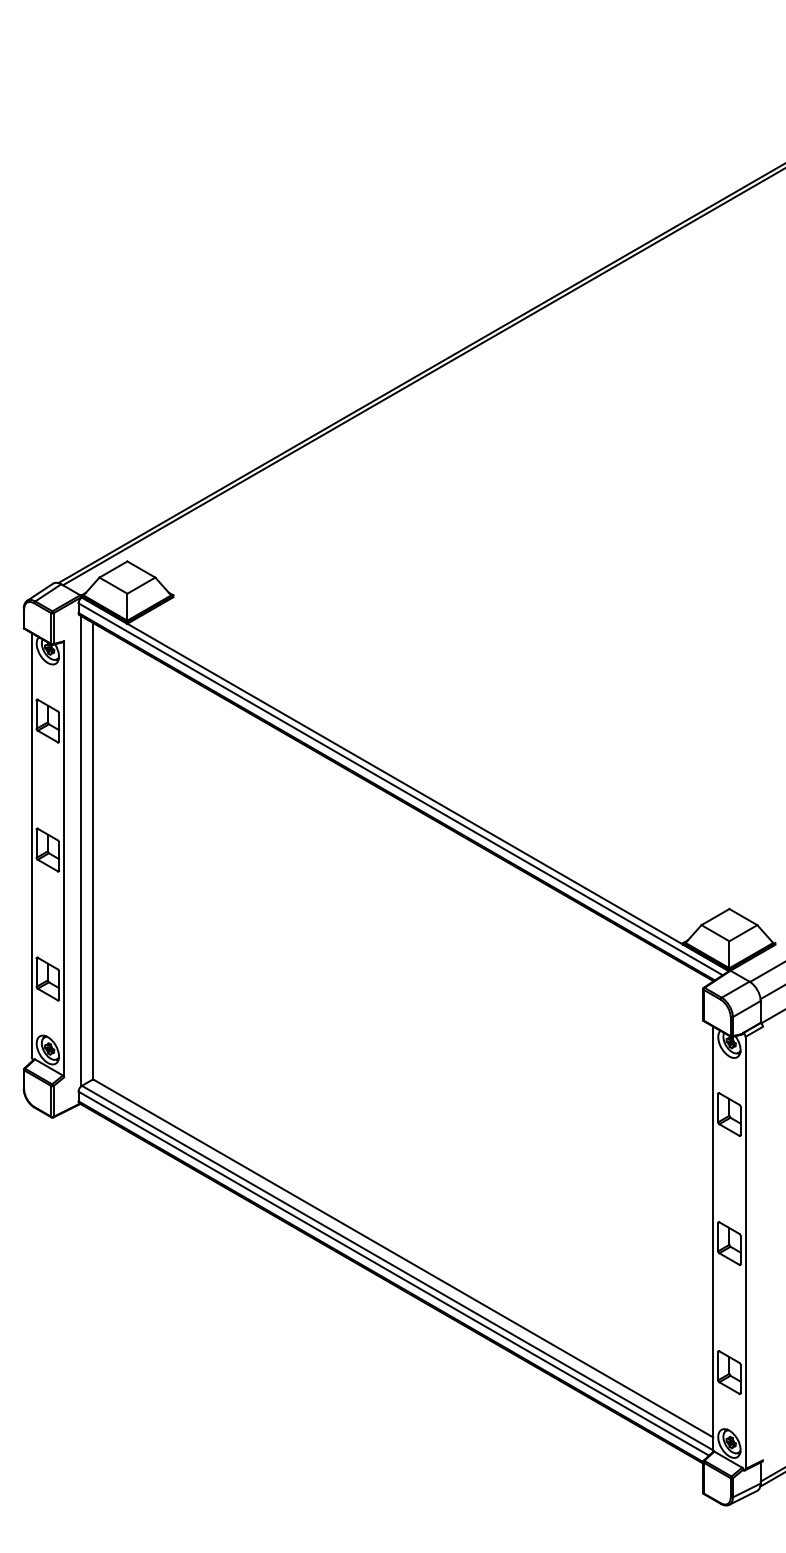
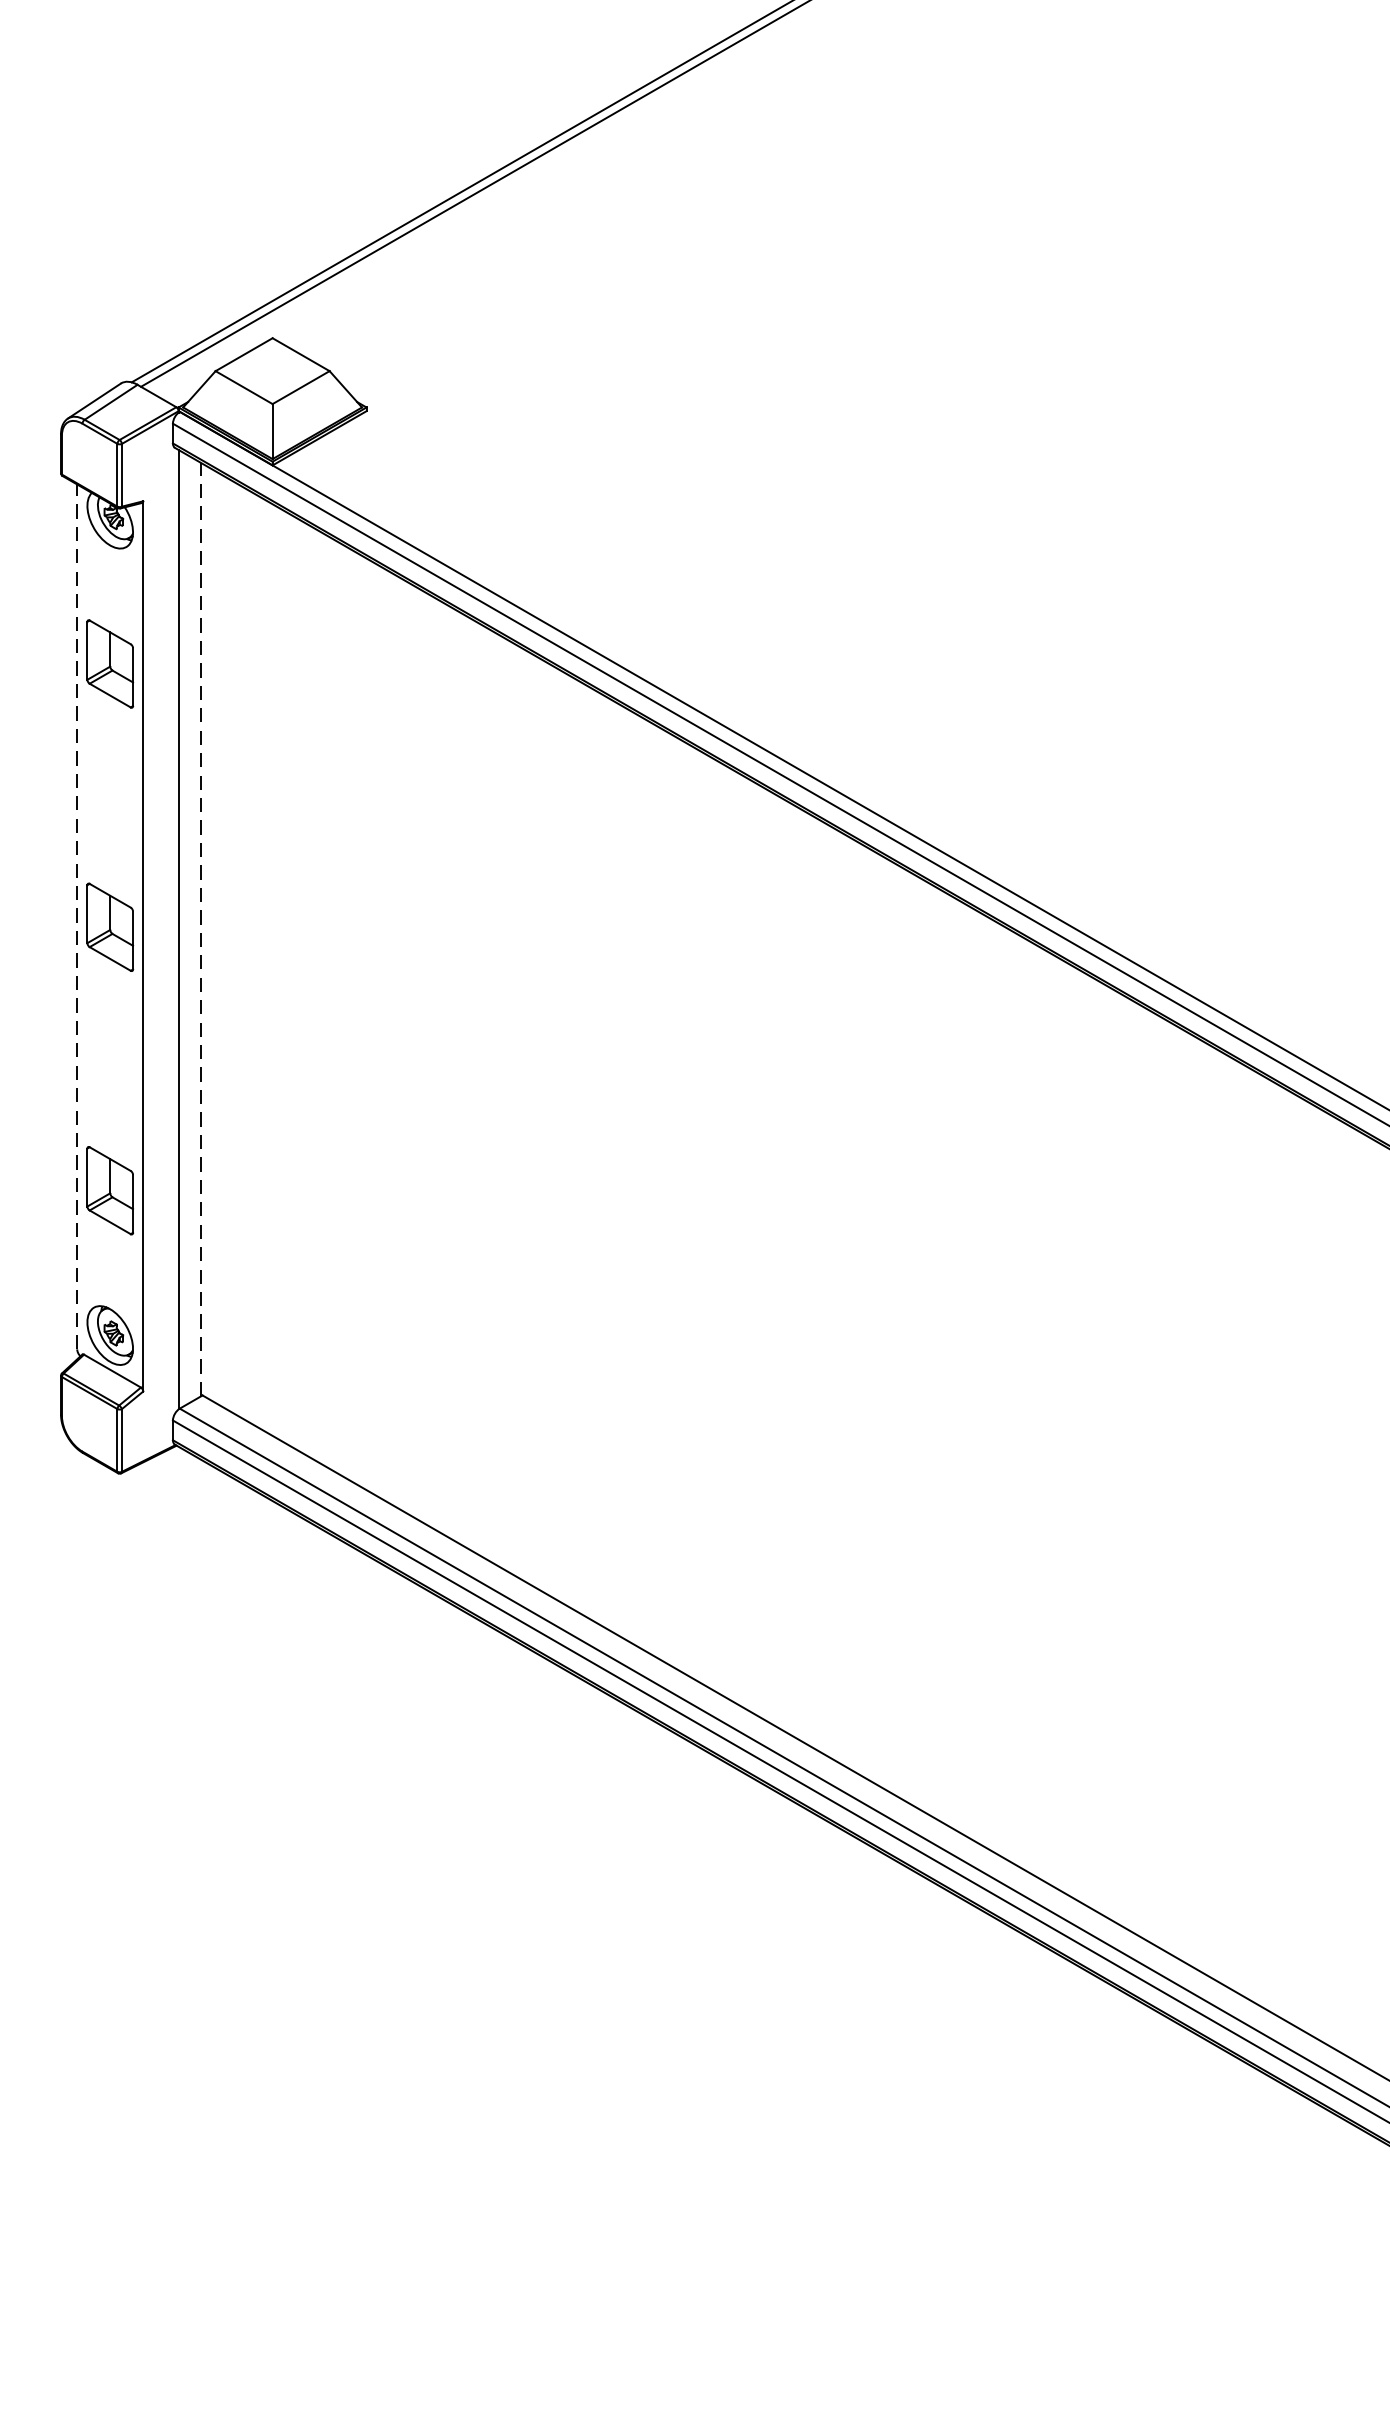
line: (31, 844) -> (76, 915), solid -> dashed
line: (92, 851) -> (201, 930), solid -> dashed

